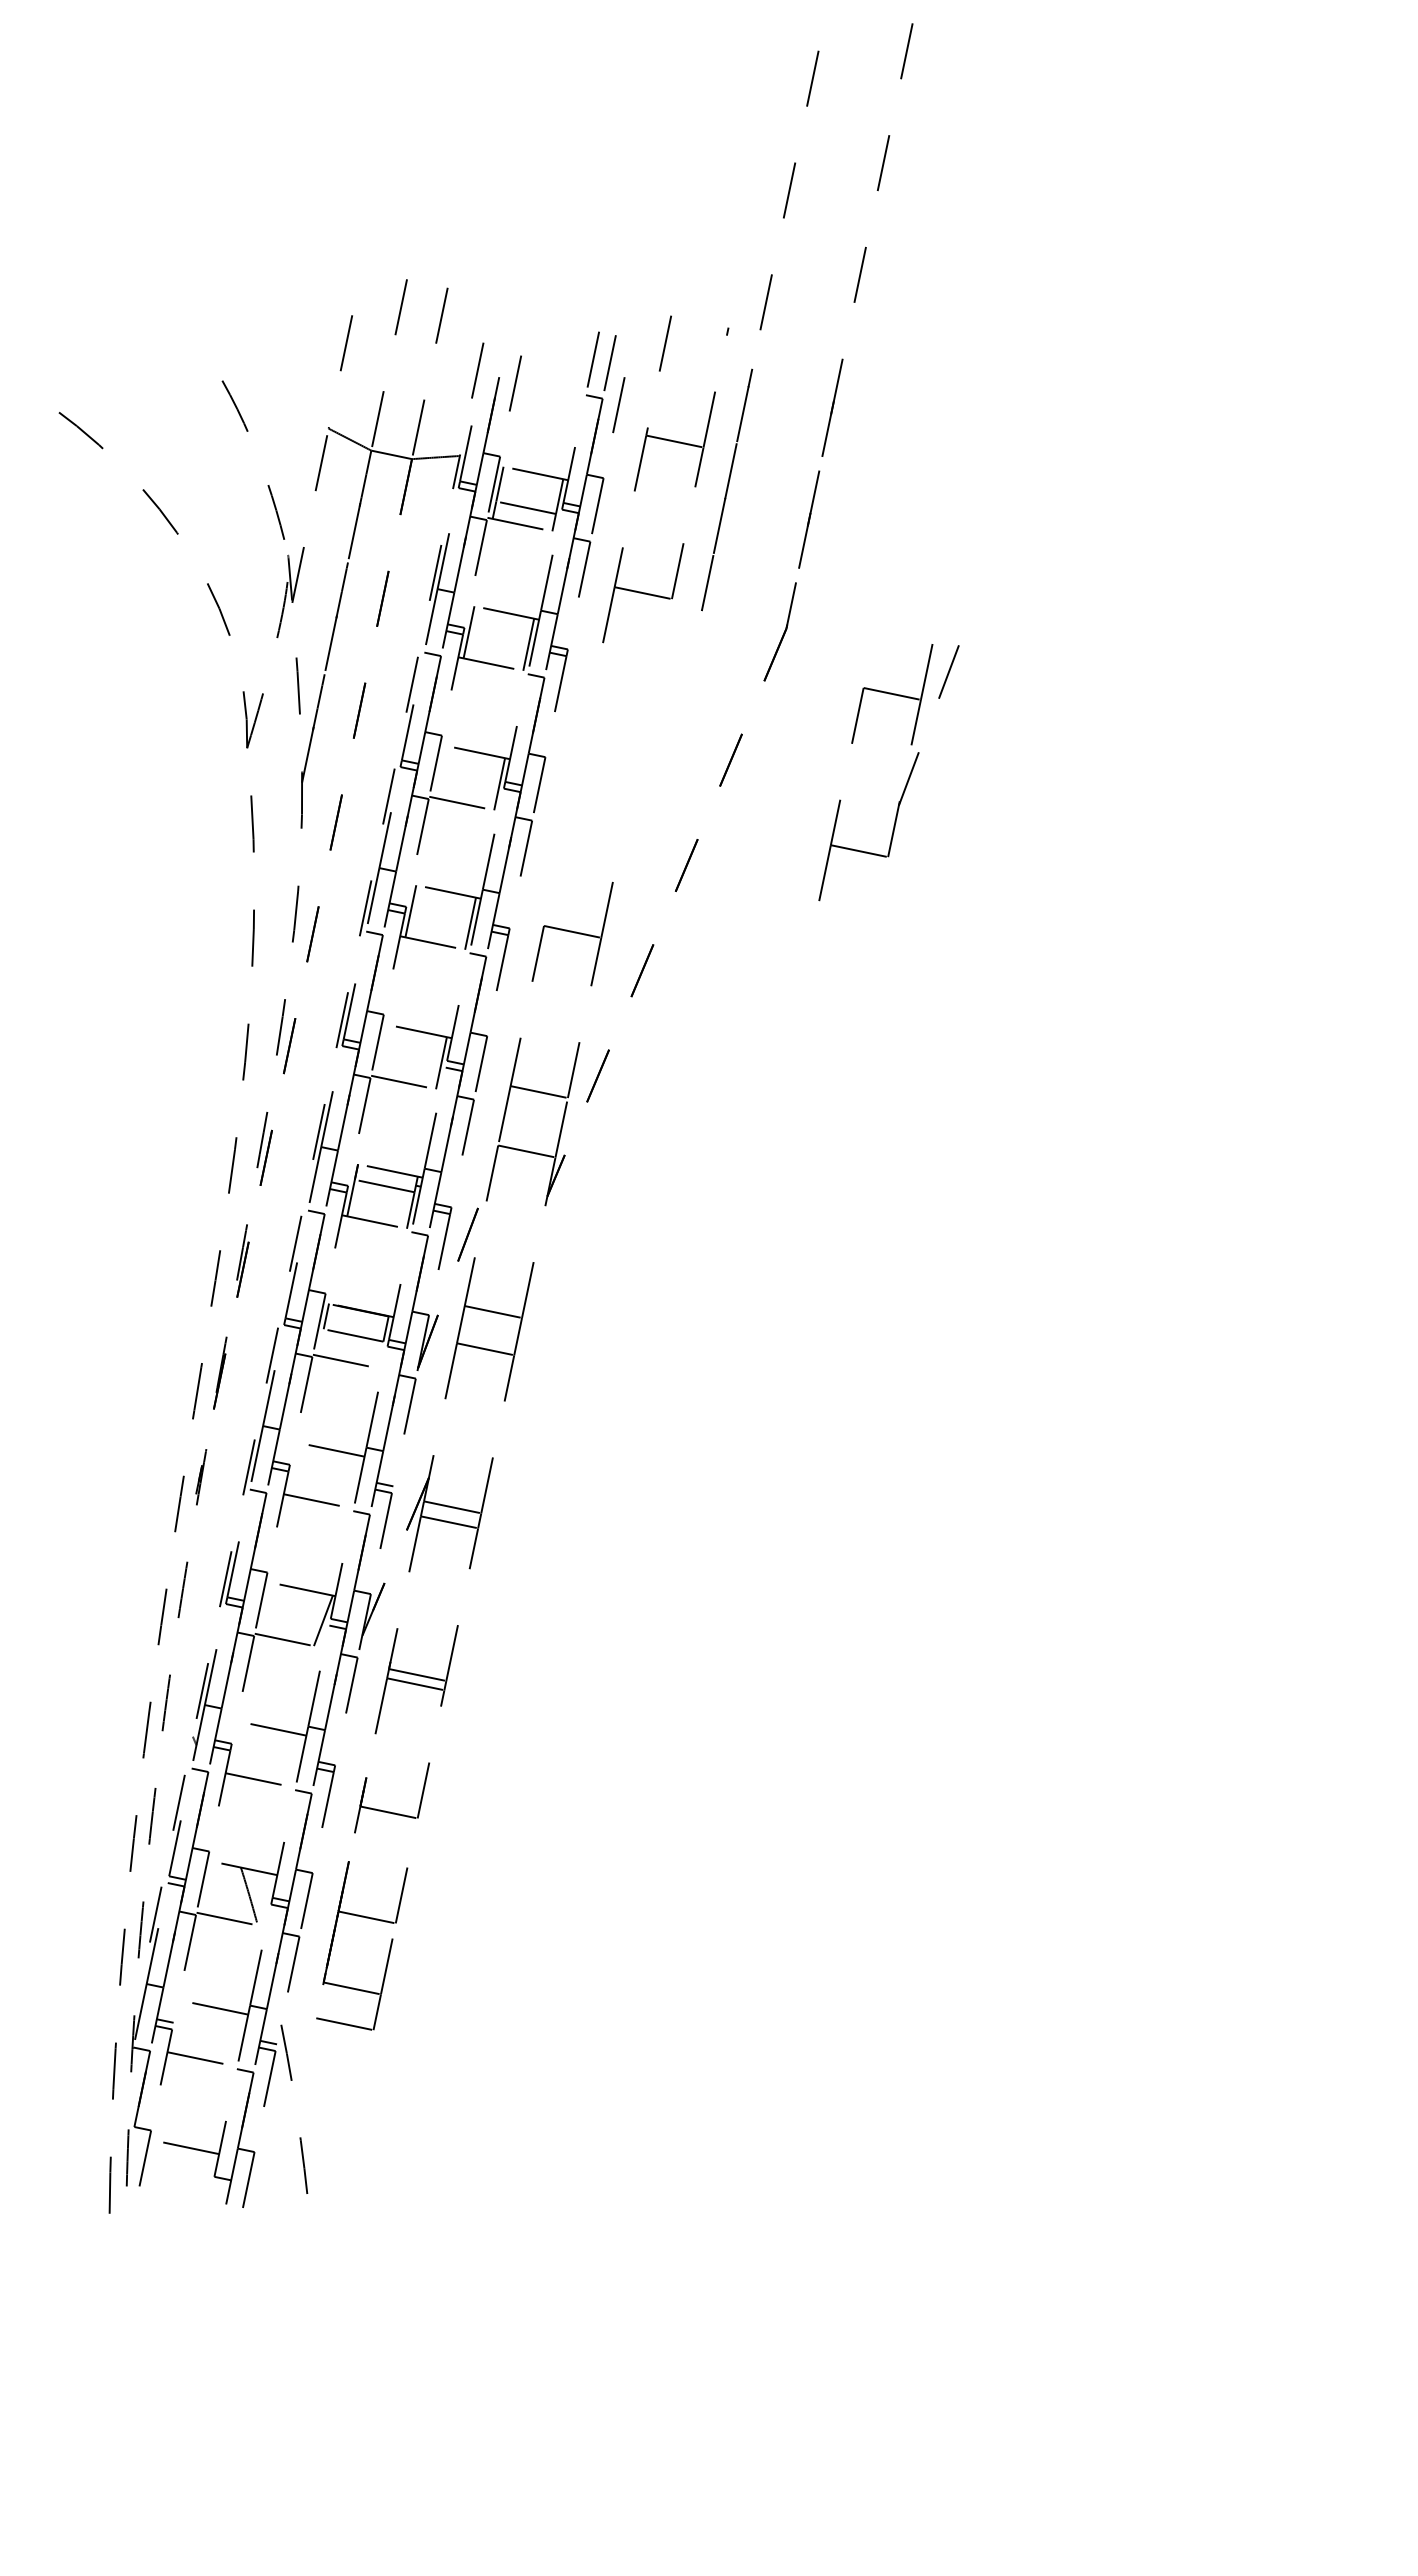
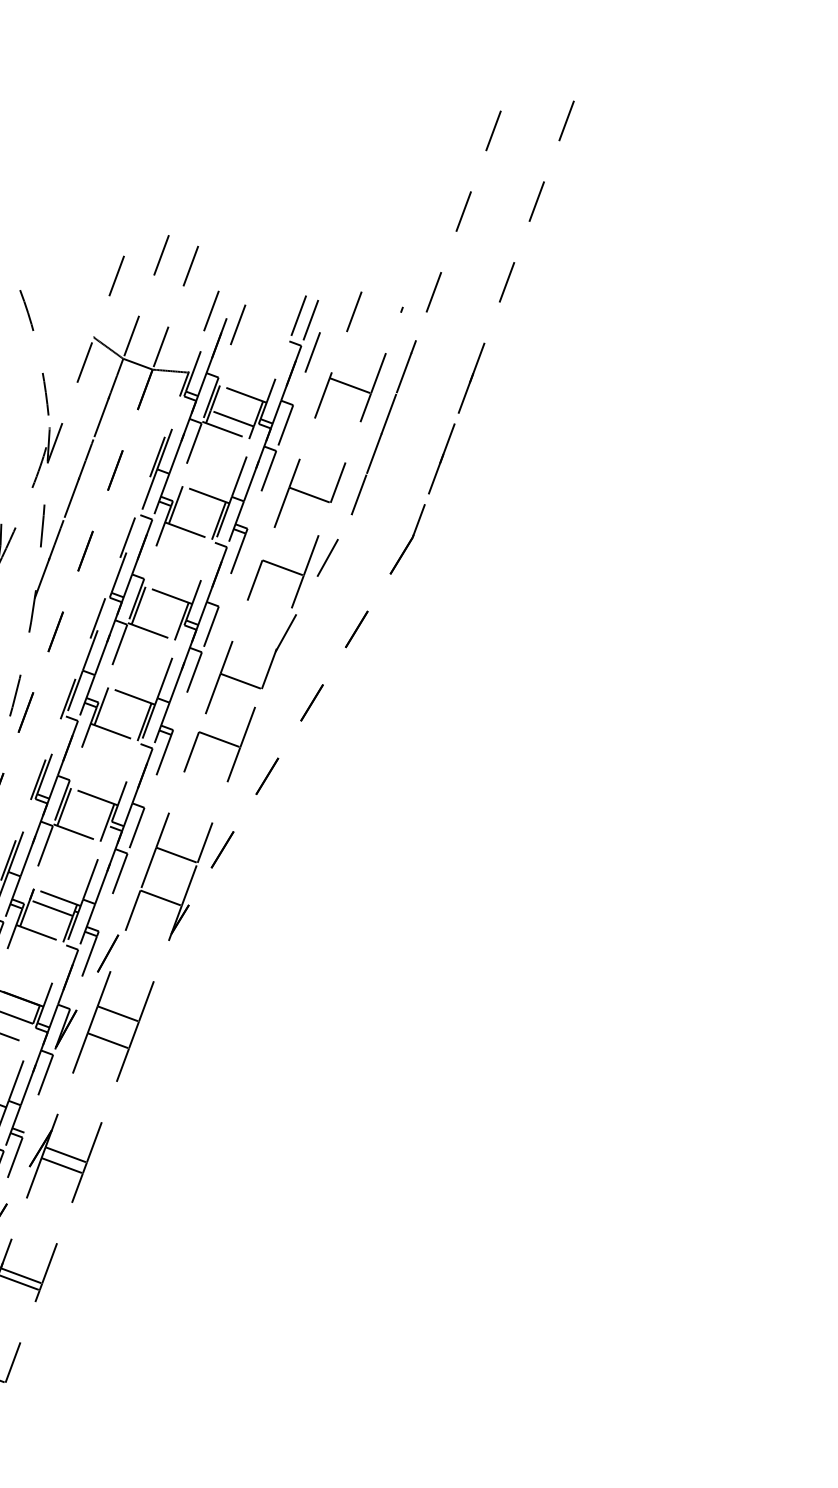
line: (439, 771) -> (138, 605), added
part: (907, 779) -> (284, 633), moved
line: (381, 1050) -> (64, 806), added

